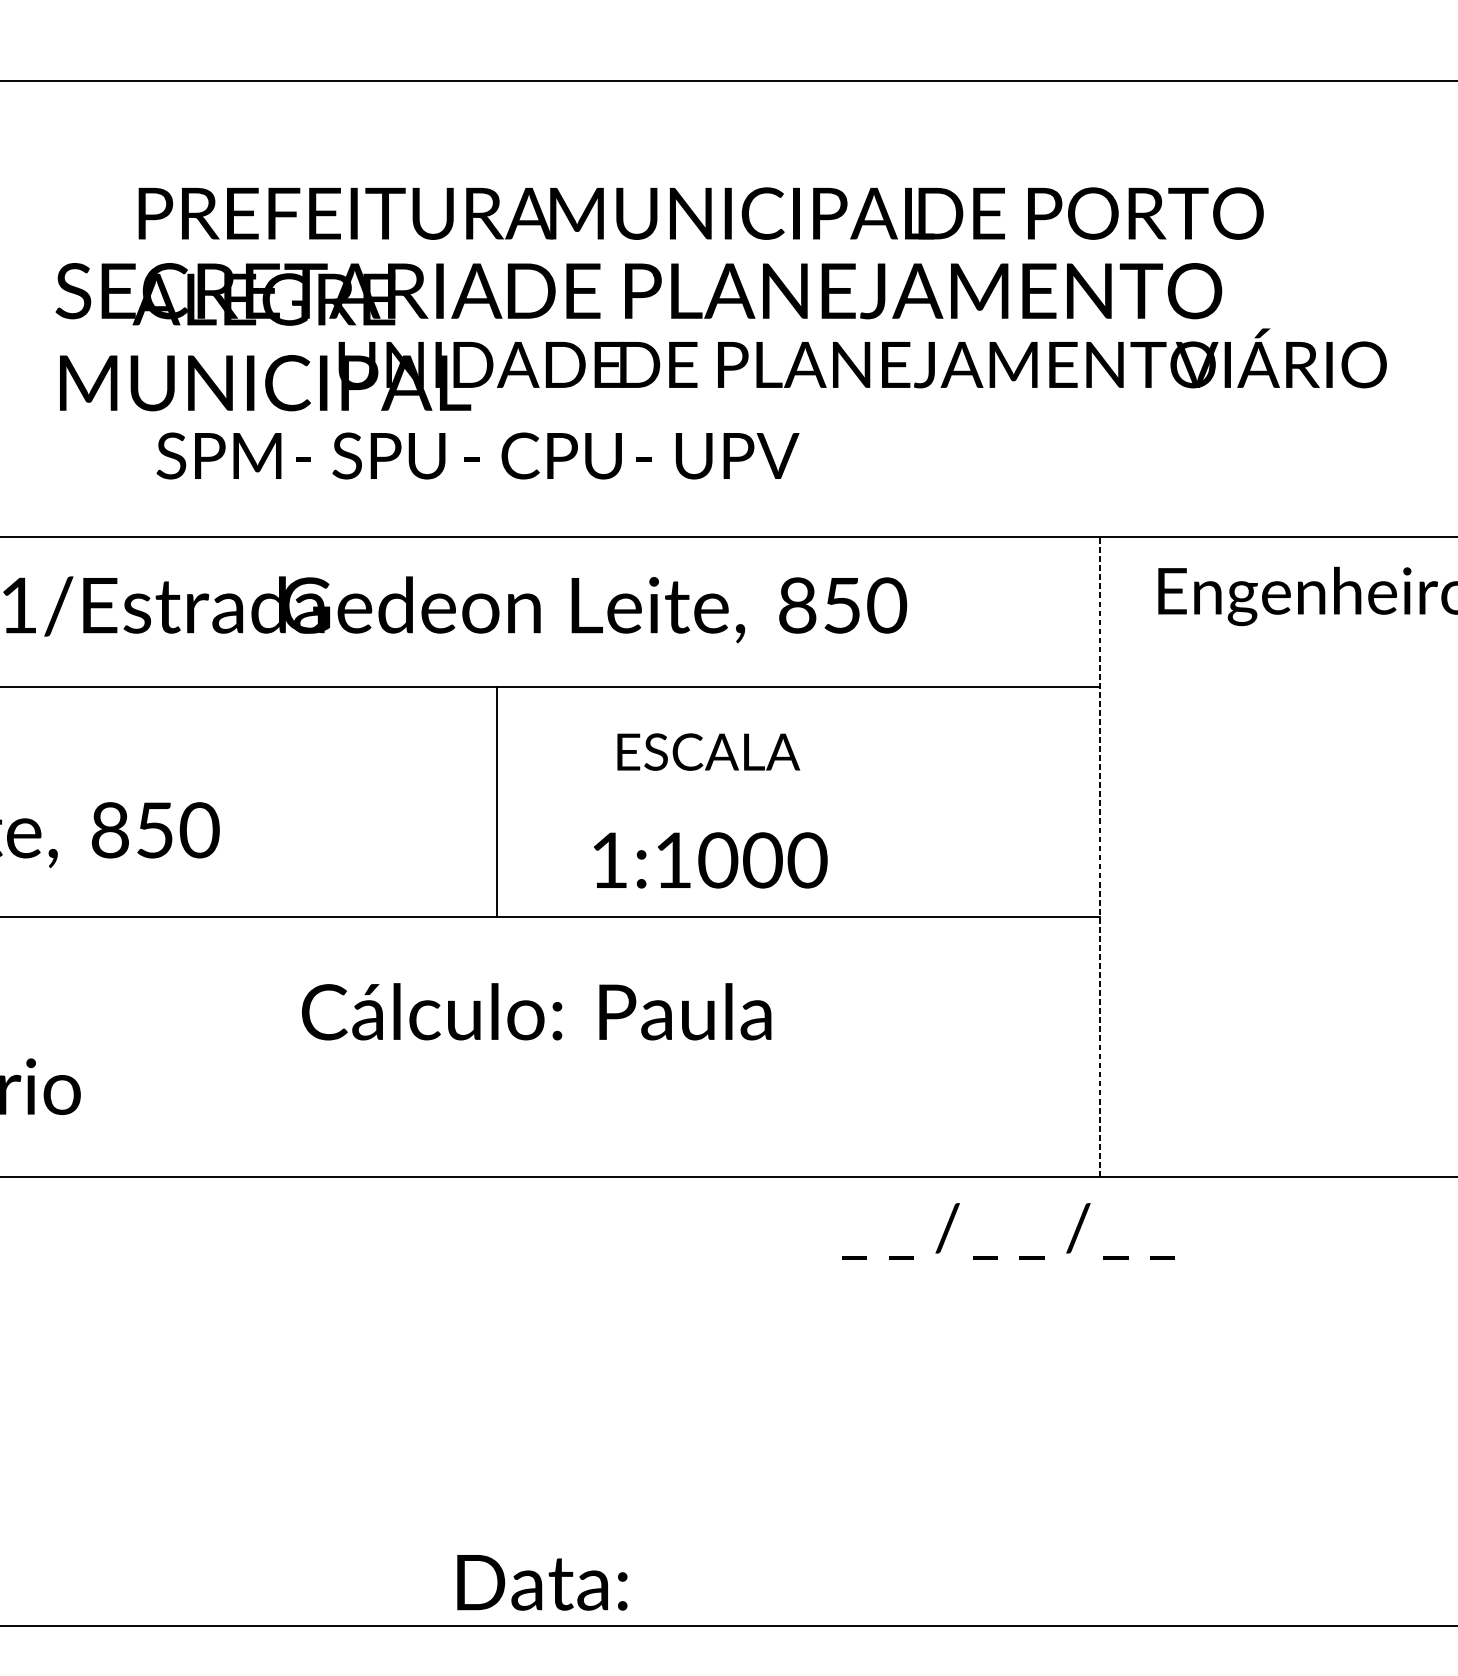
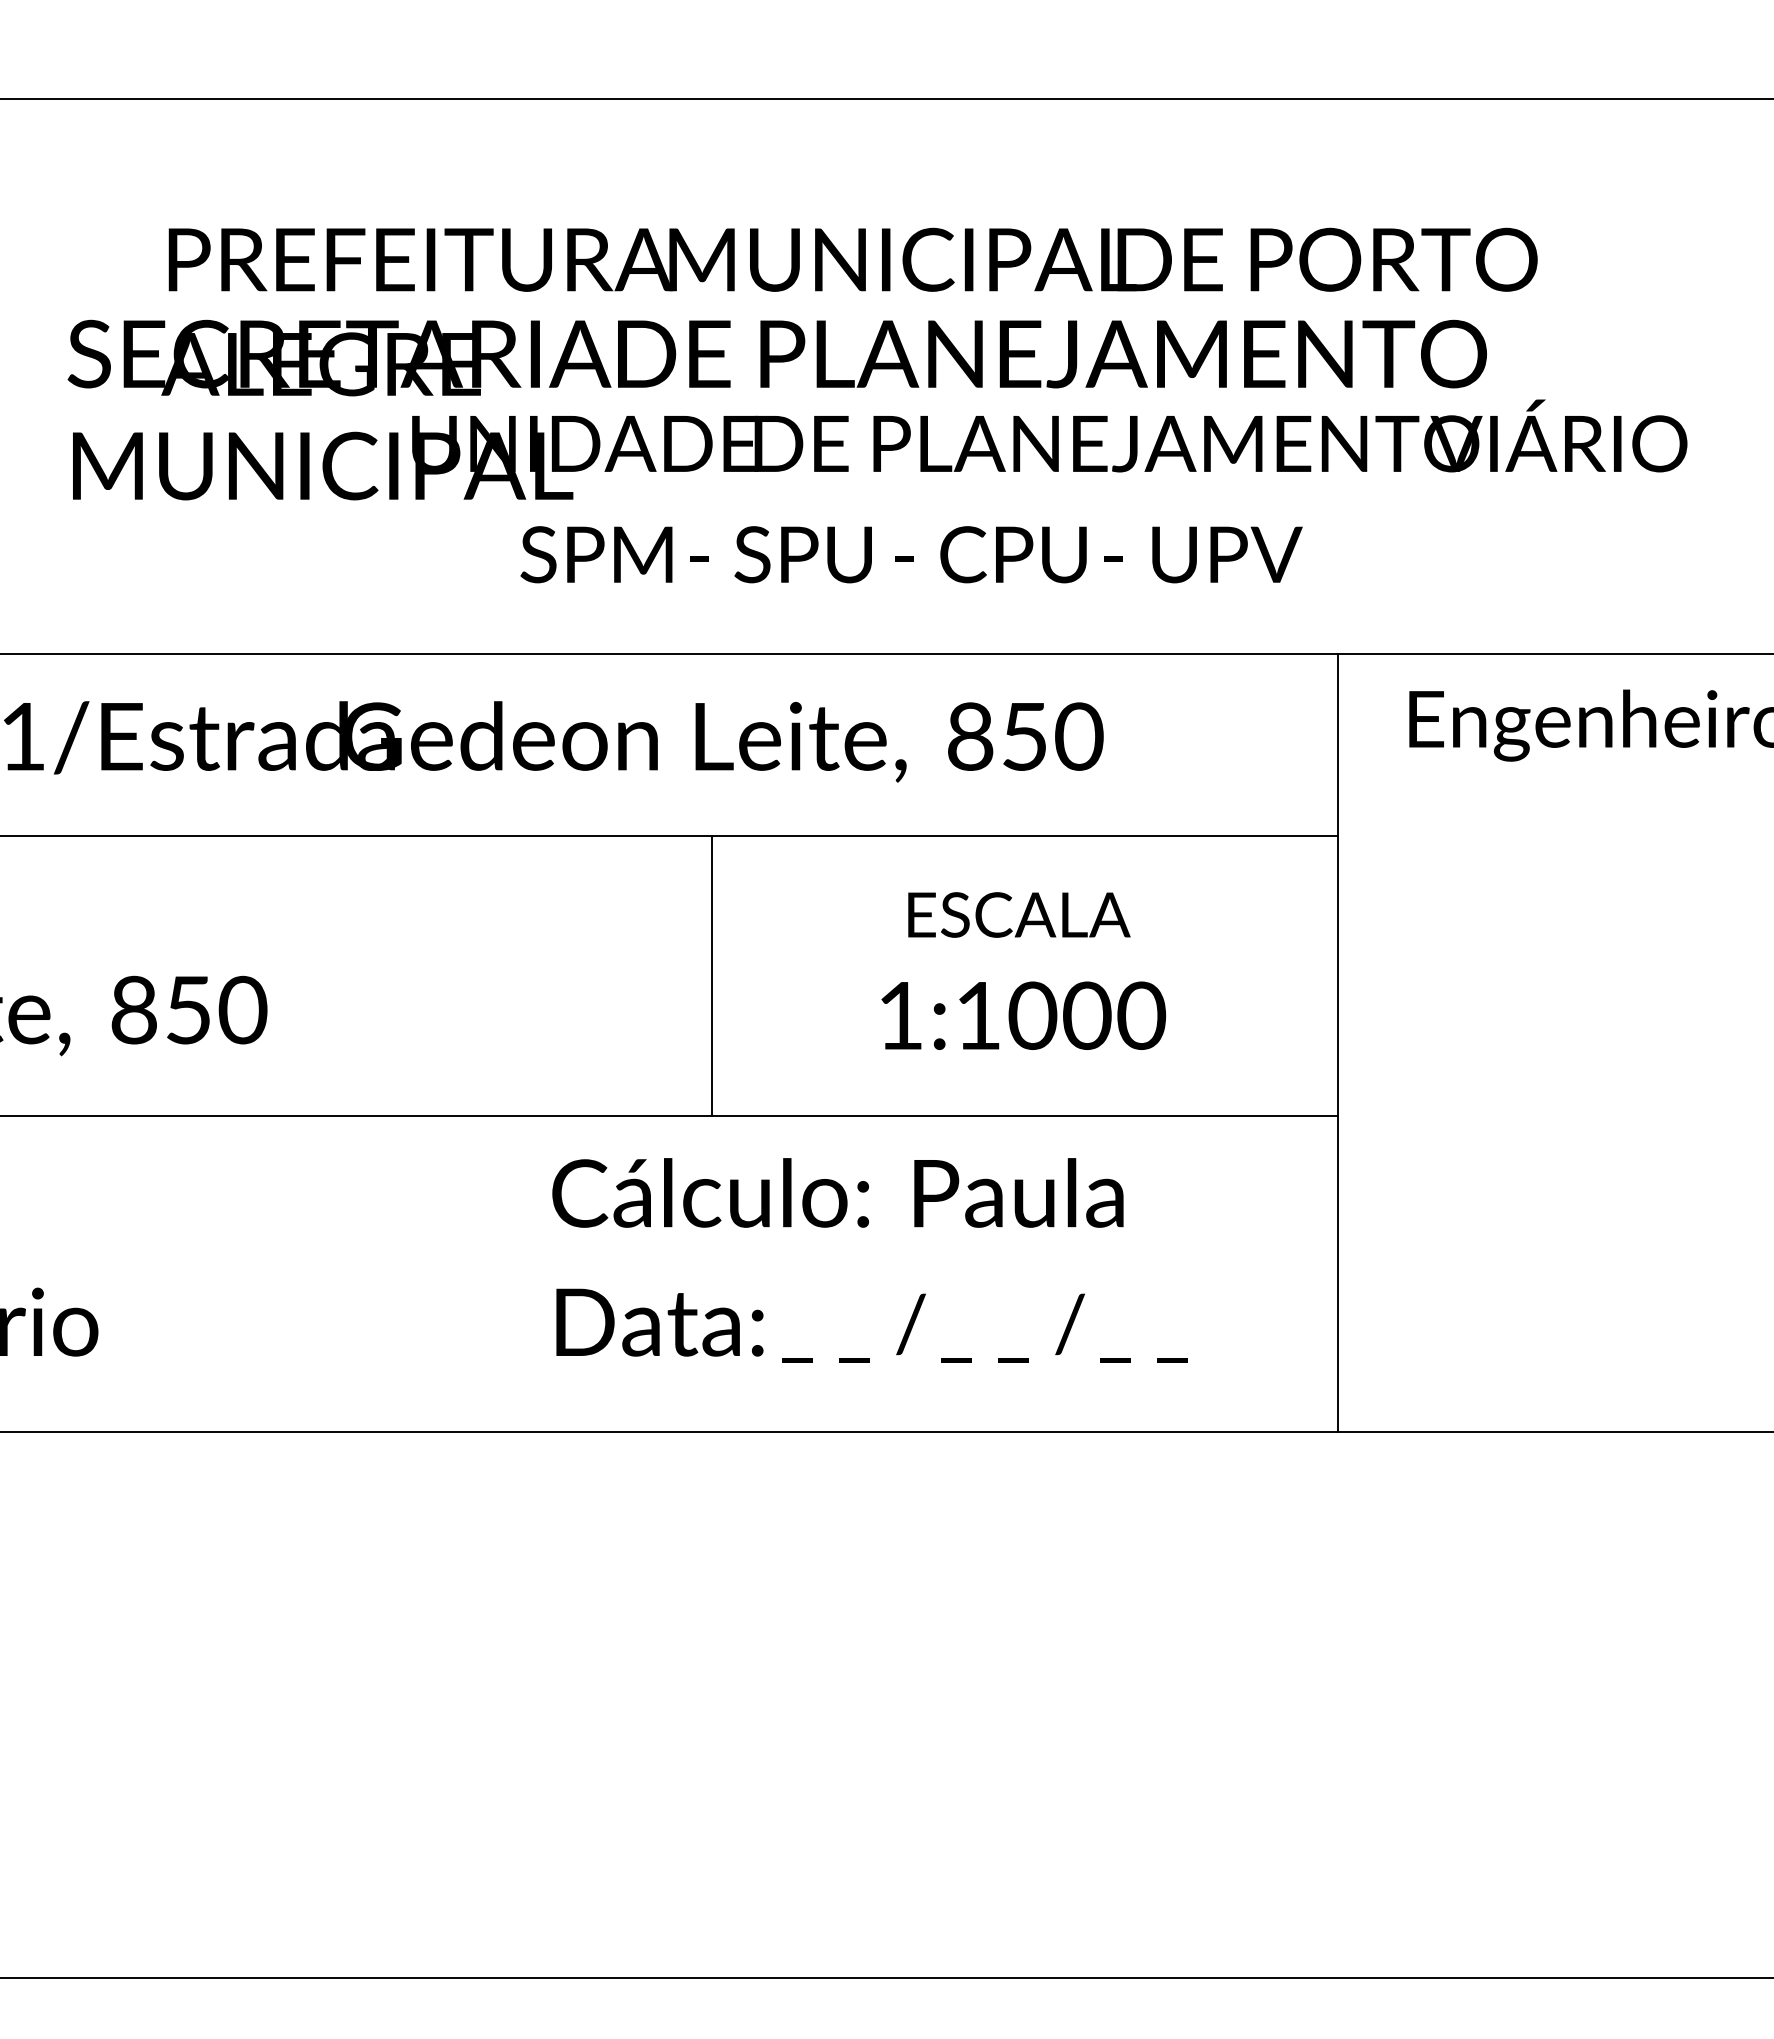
text: (477, 455) -> (911, 554), moved
text: (708, 751) -> (1019, 914), moved
line: (496, 801) -> (712, 975), moved
line: (1099, 856) -> (1337, 1042), dashed -> solid
text: (710, 860) -> (1023, 1015), moved
text: (536, 1011) -> (837, 1192), moved
text: (1008, 1230) -> (984, 1327), moved
text: (542, 1582) -> (659, 1322), moved

